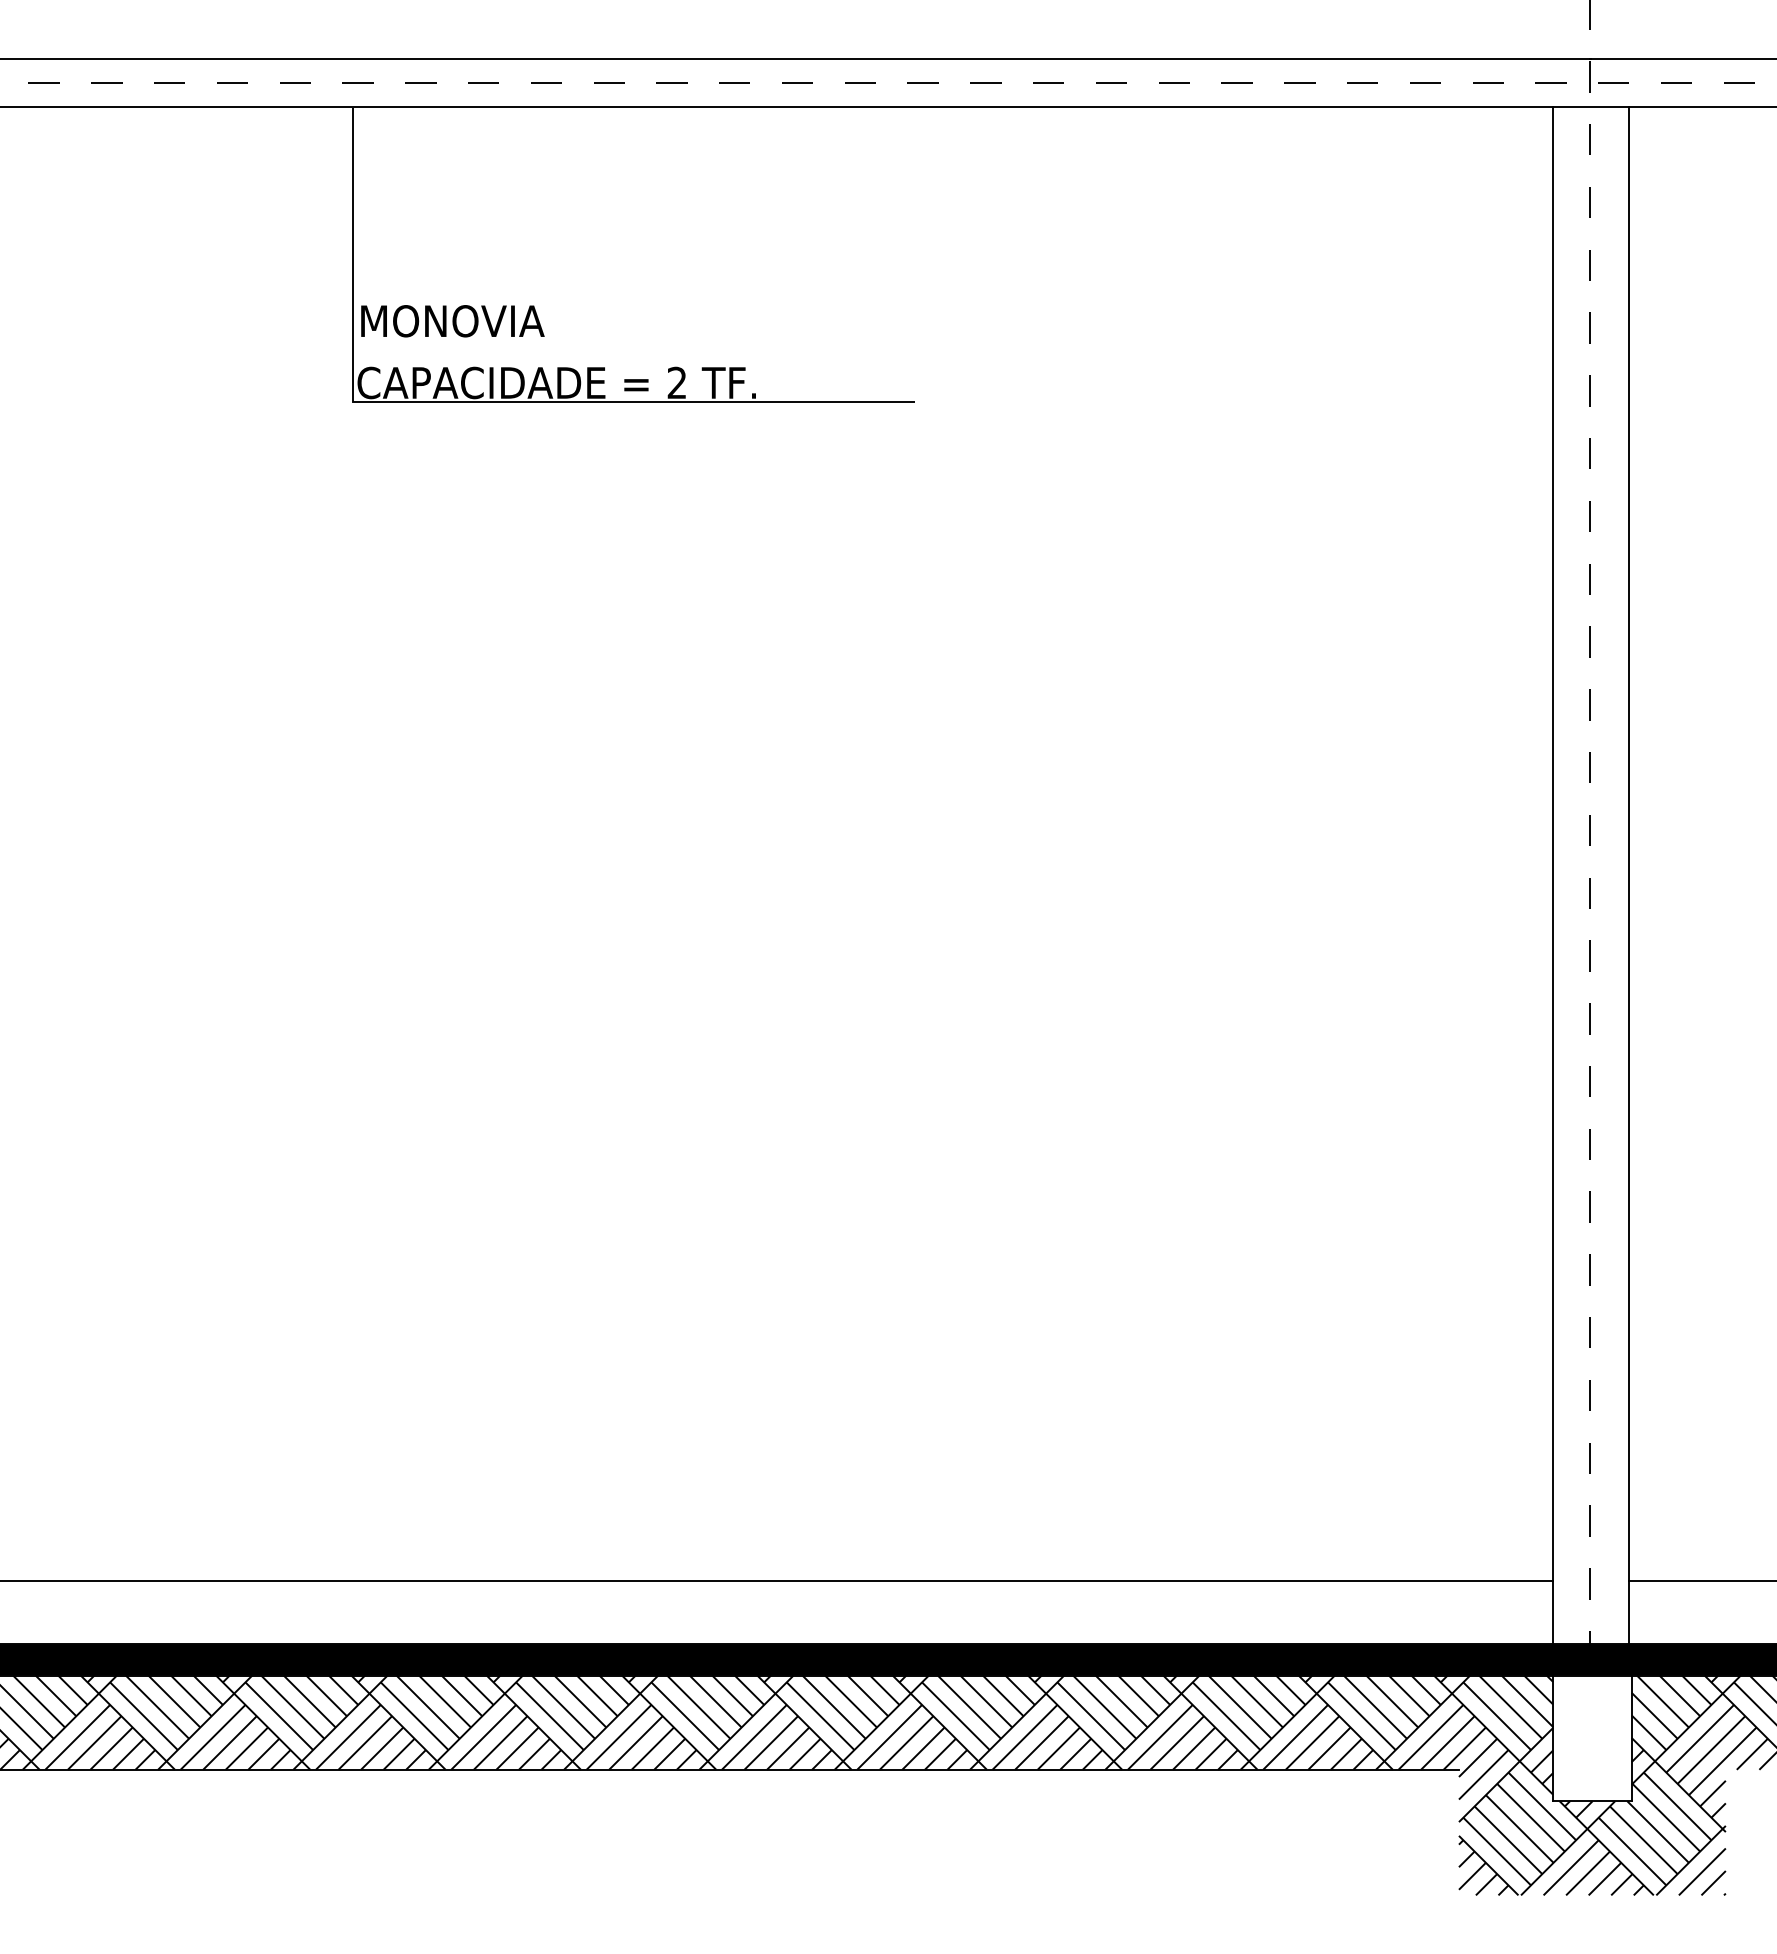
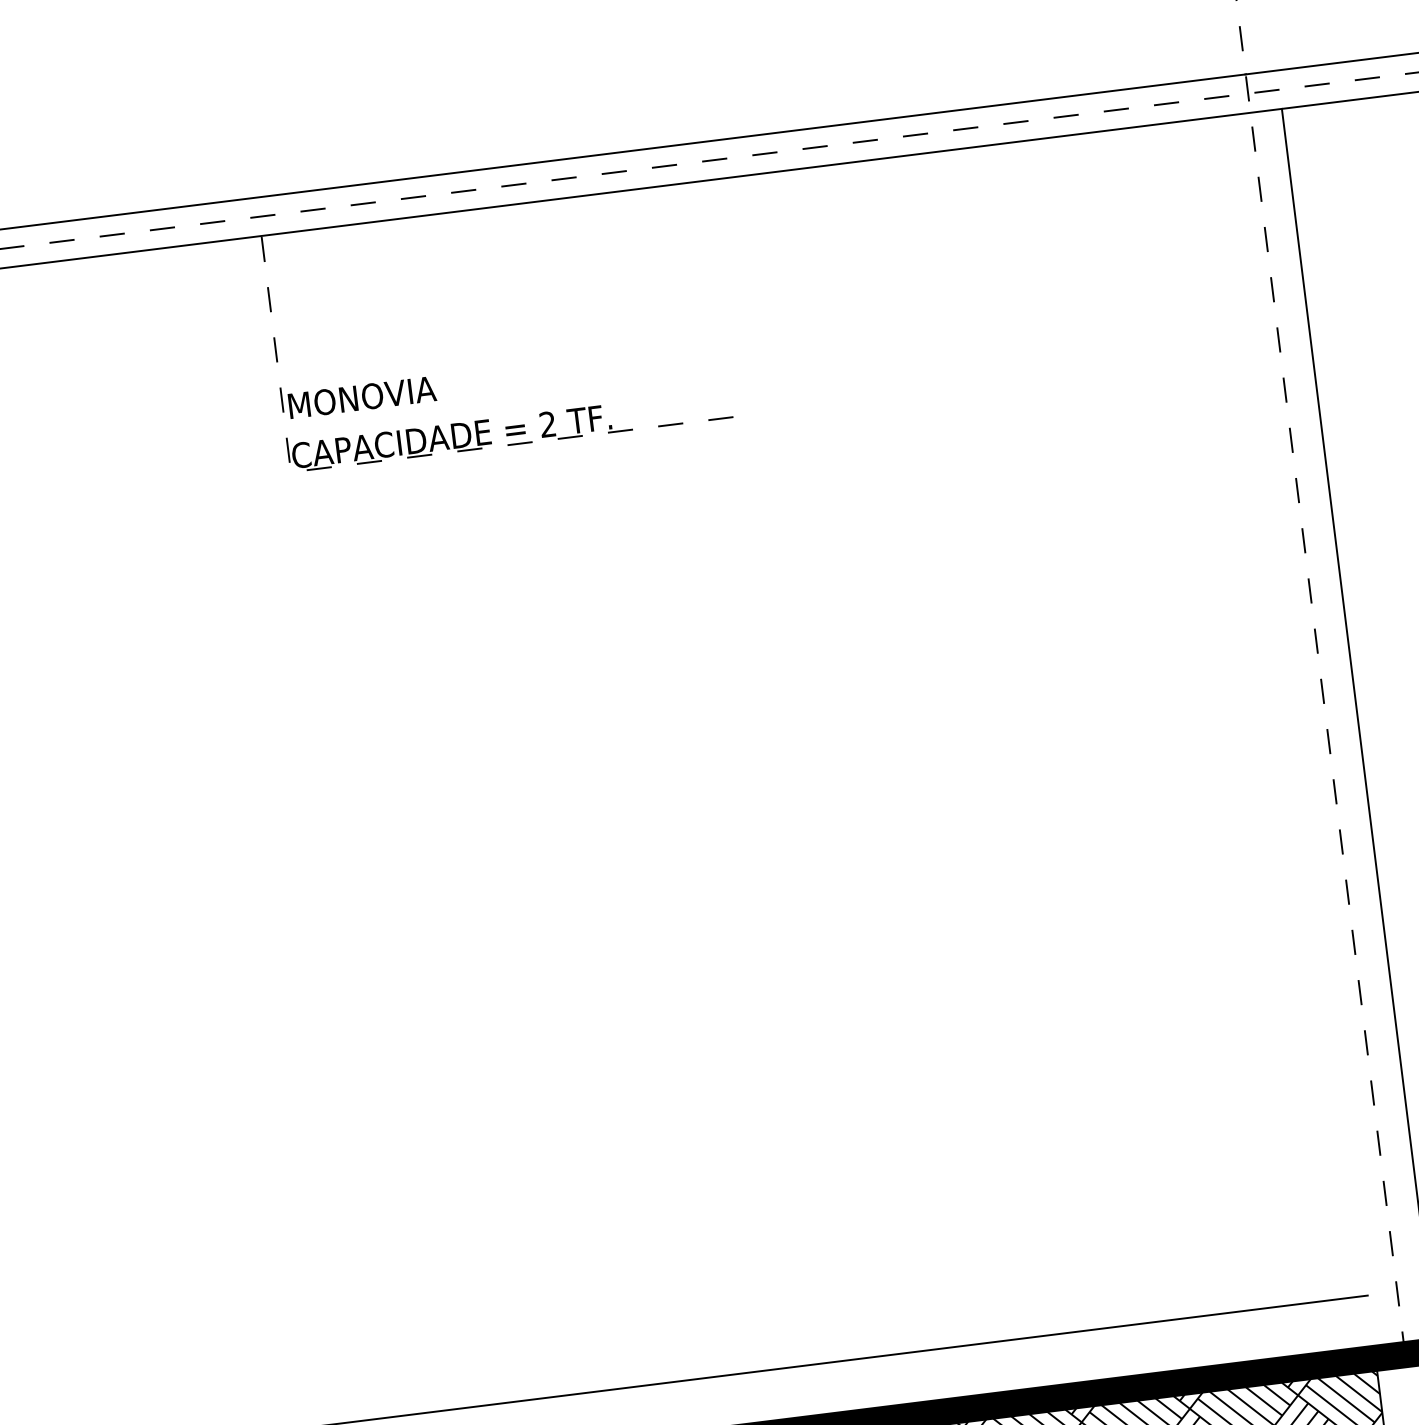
line: (486, 402) -> (397, 459), solid -> dashed
line: (1553, 875) -> (1297, 731), removed

